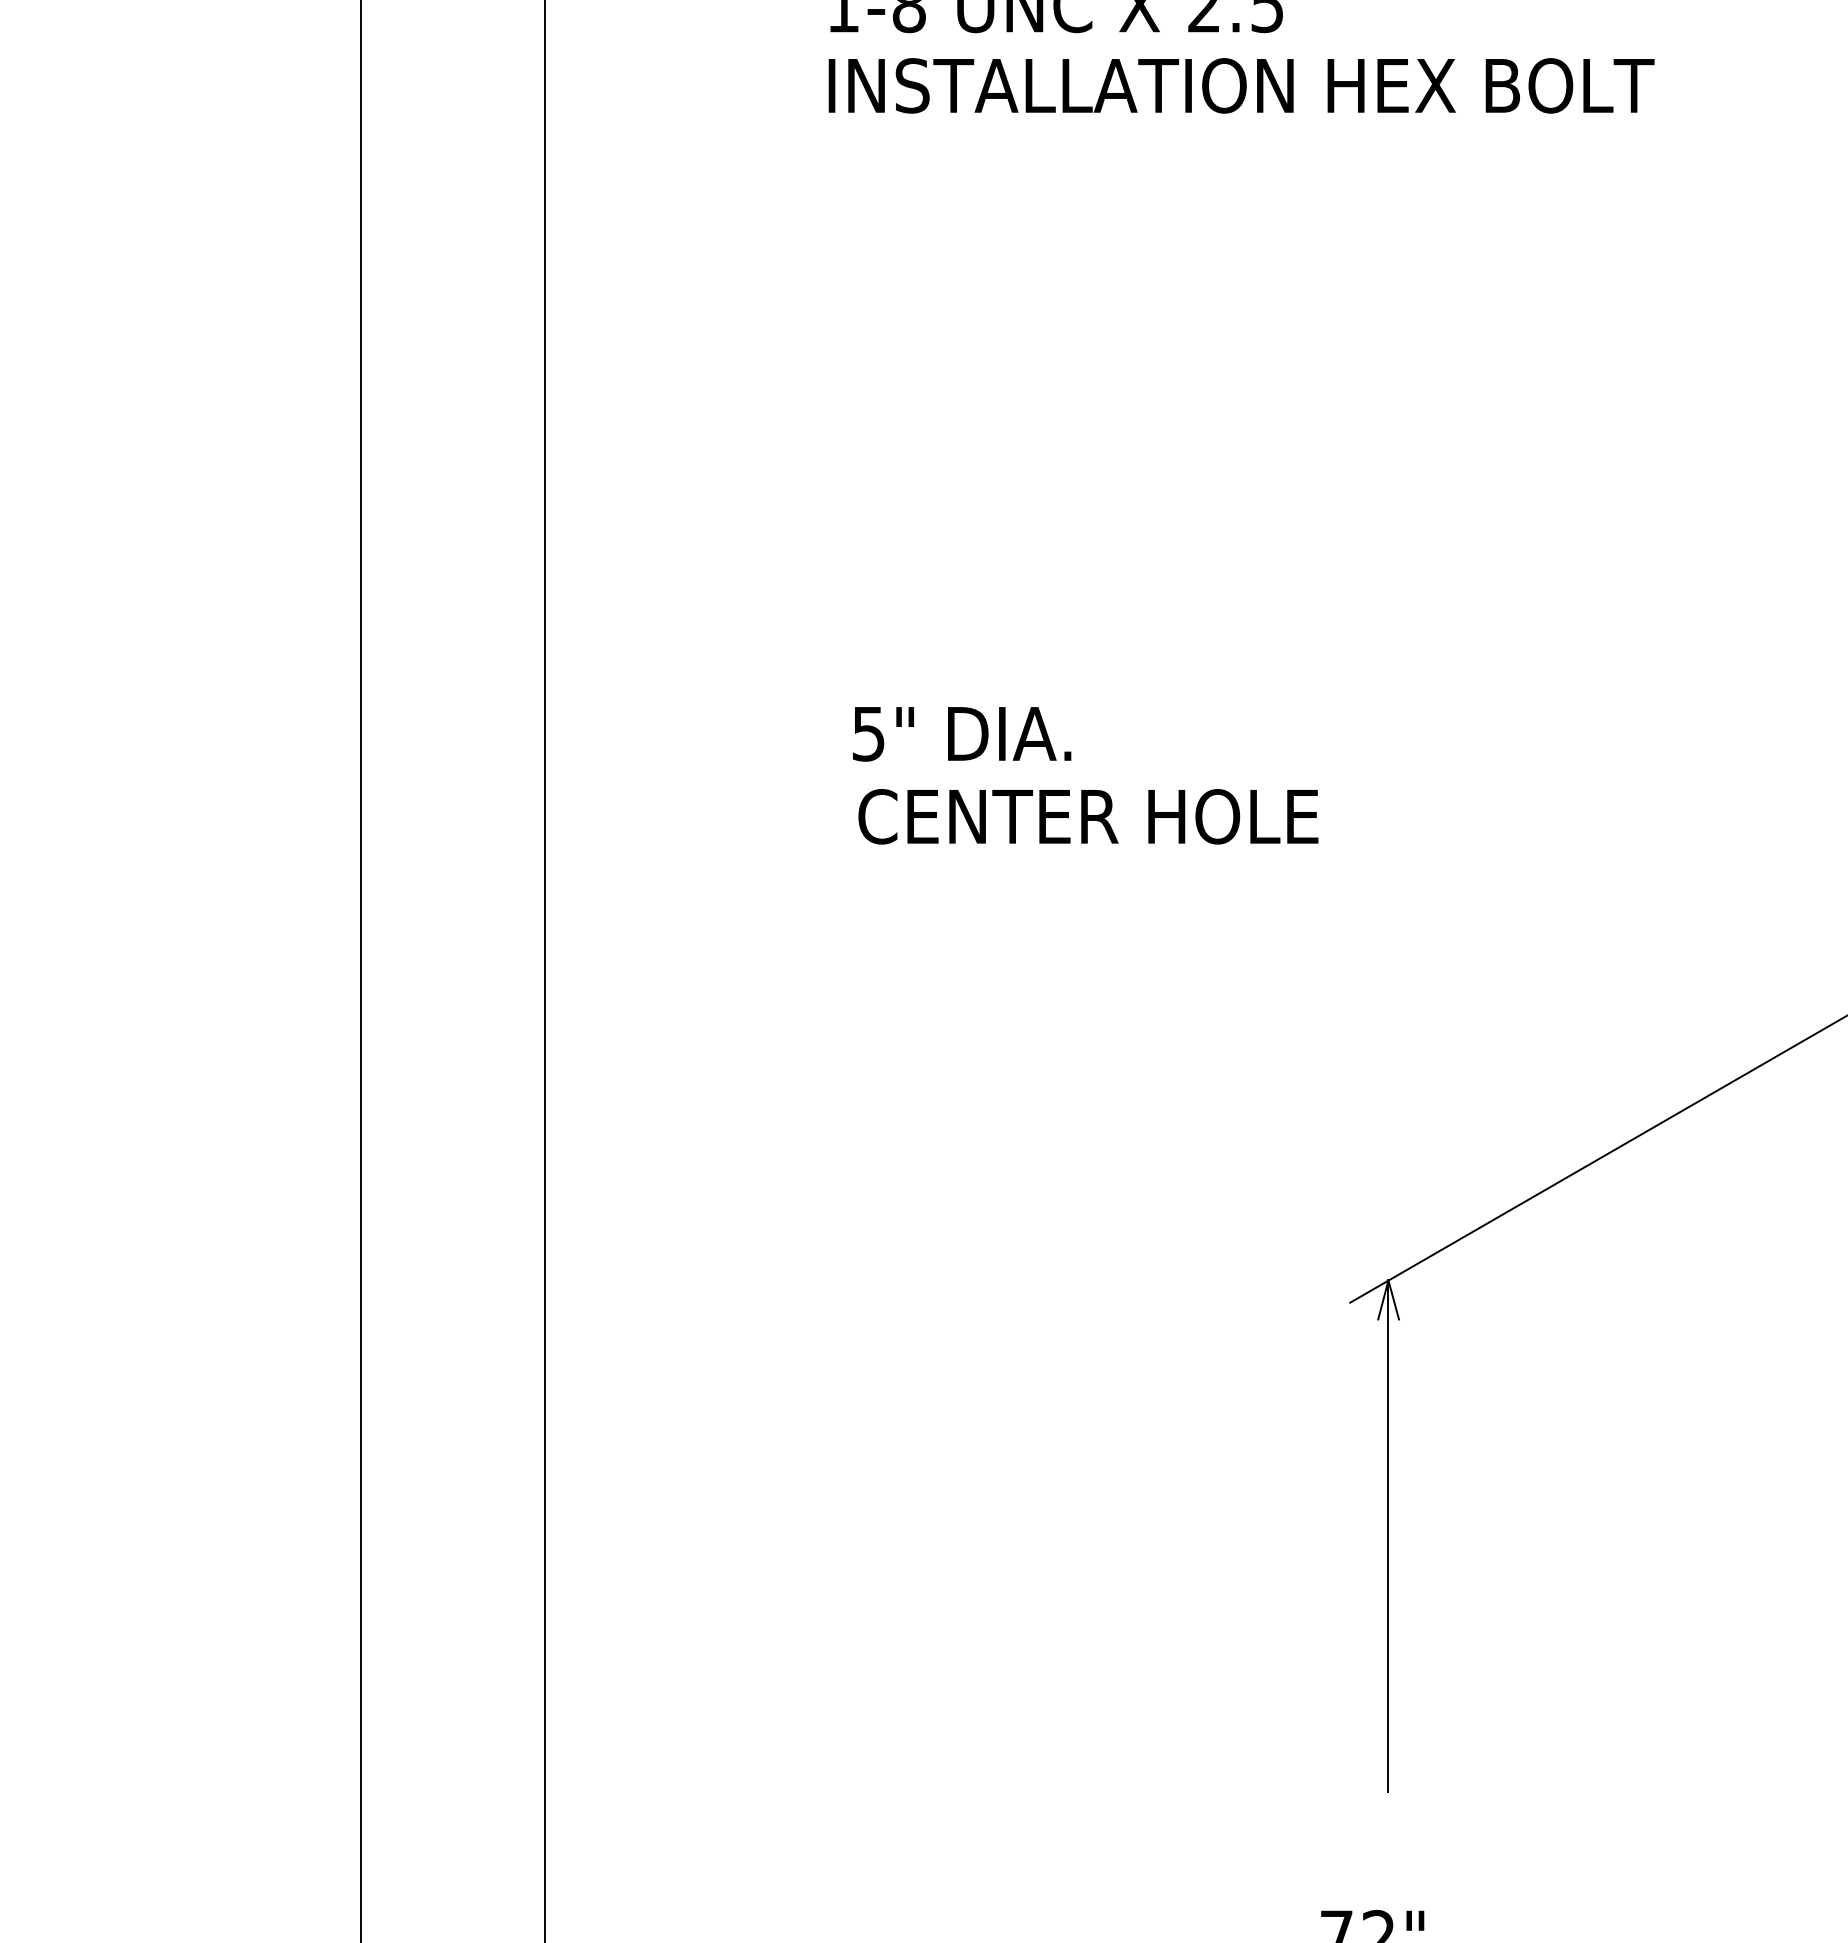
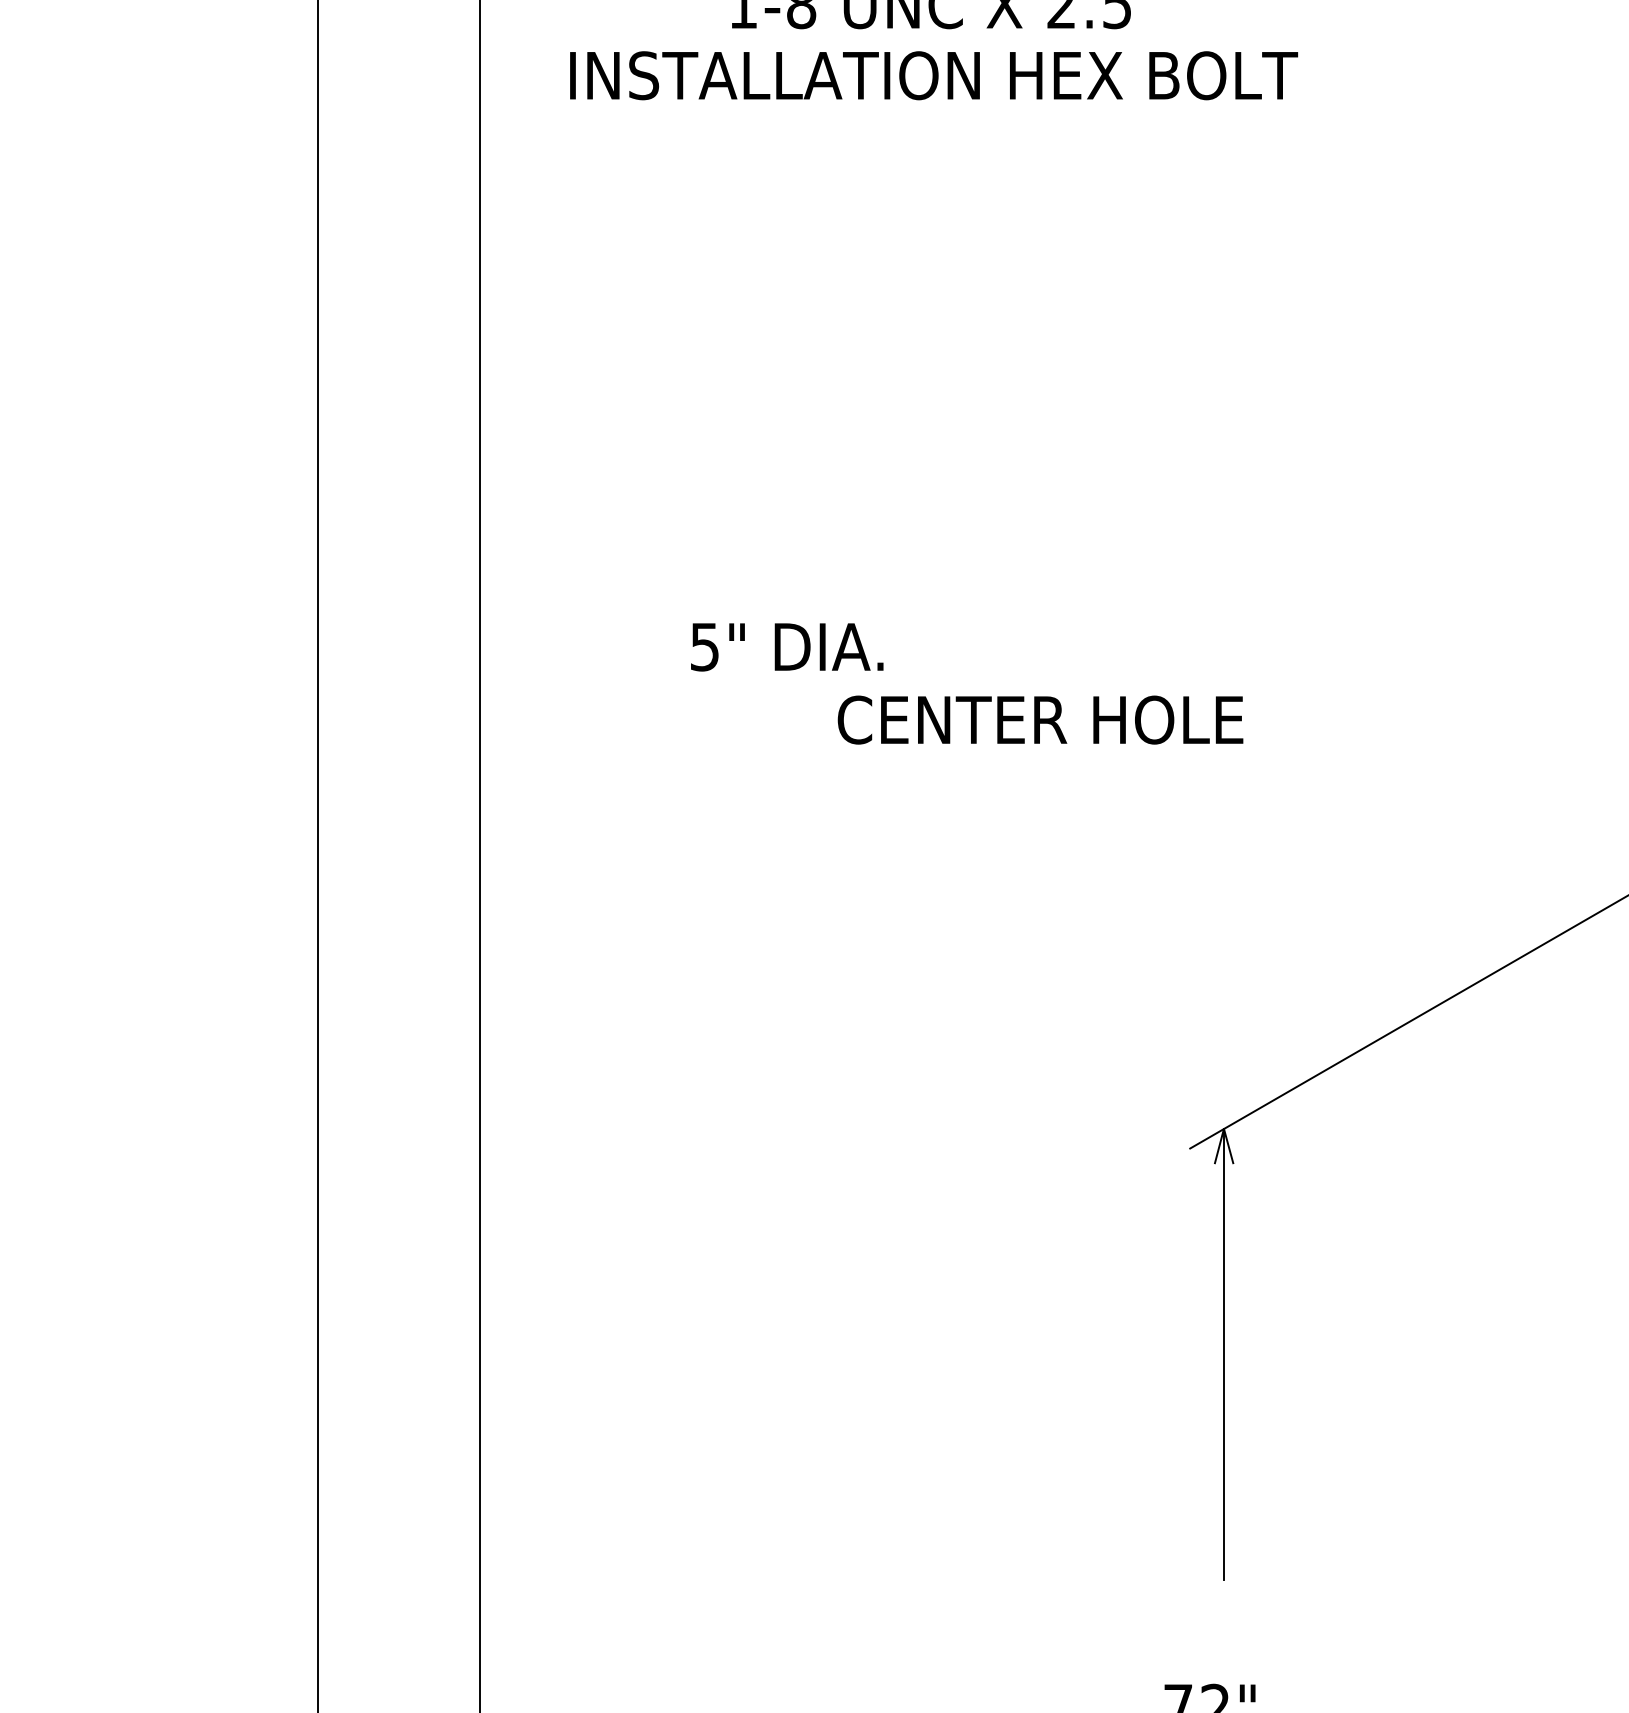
text: (1241, 85) -> (933, 75), moved
text: (962, 734) -> (787, 647), moved
text: (1088, 816) -> (1040, 719), moved

